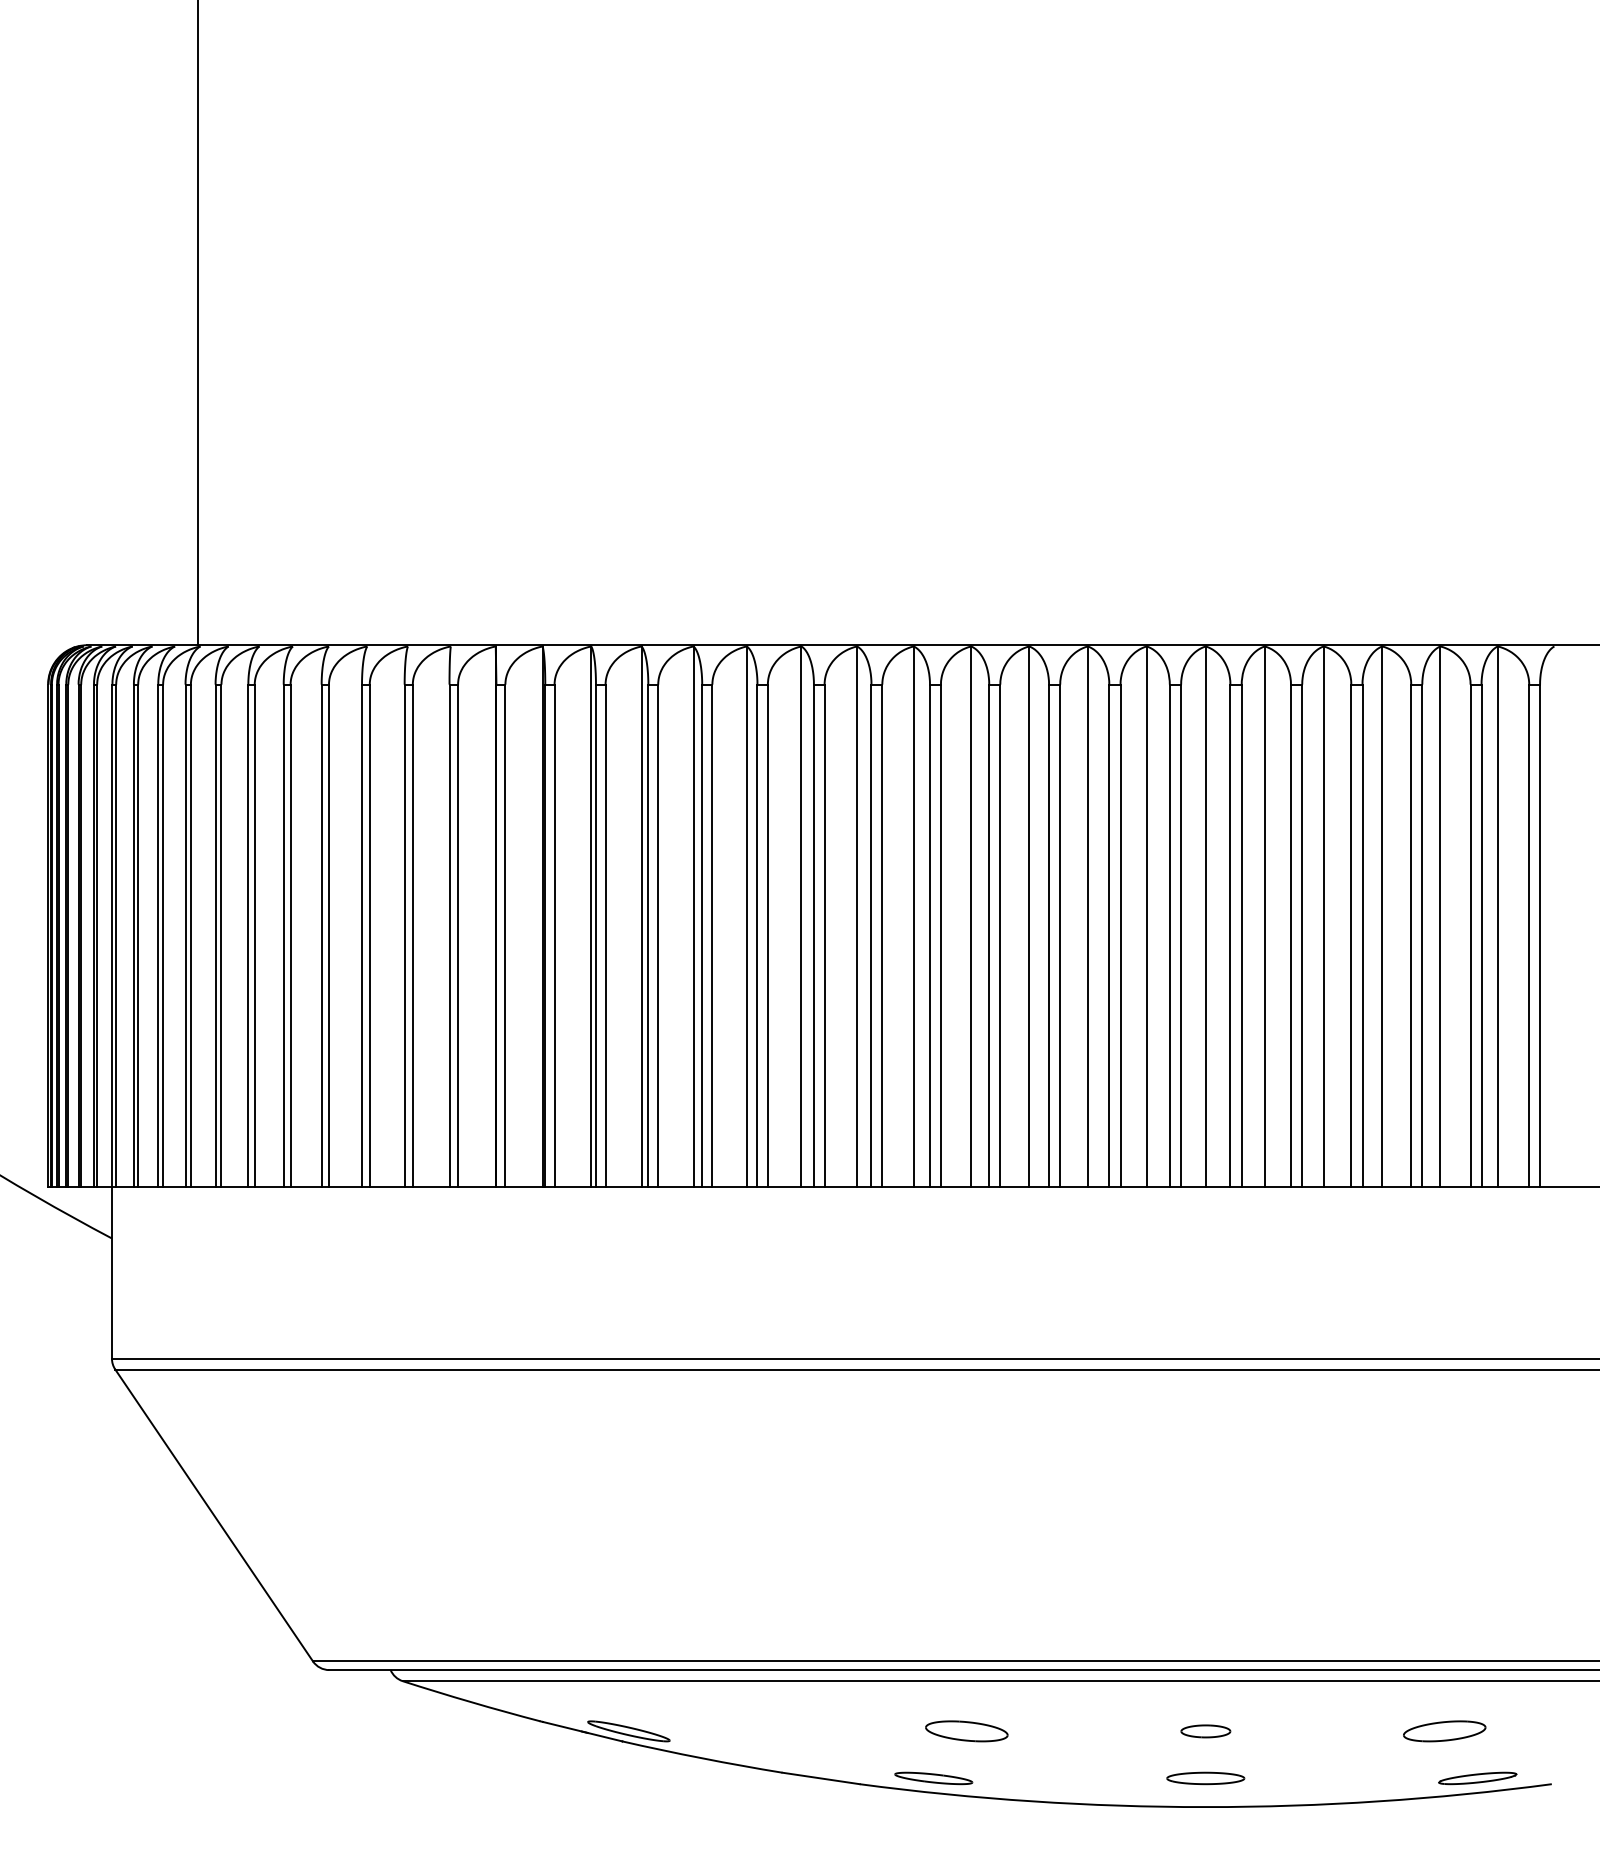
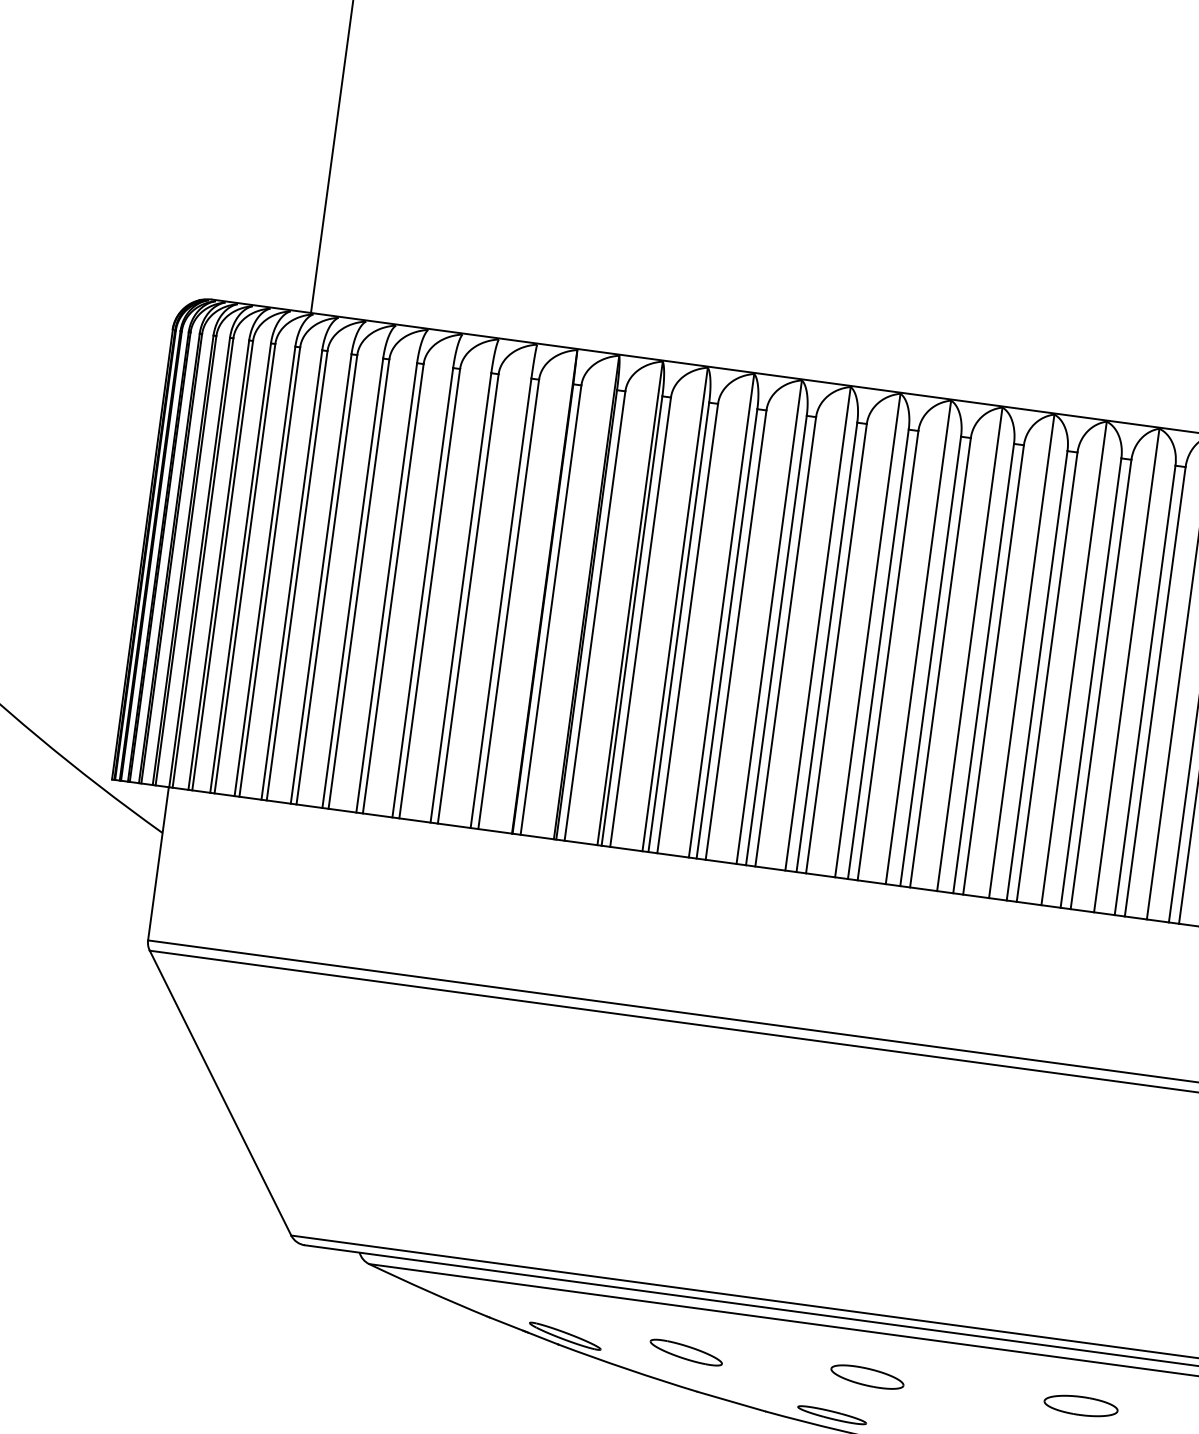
part: (763, 1731) -> (685, 1352), added
part: (1205, 1731) -> (1080, 1406), size x1.67

